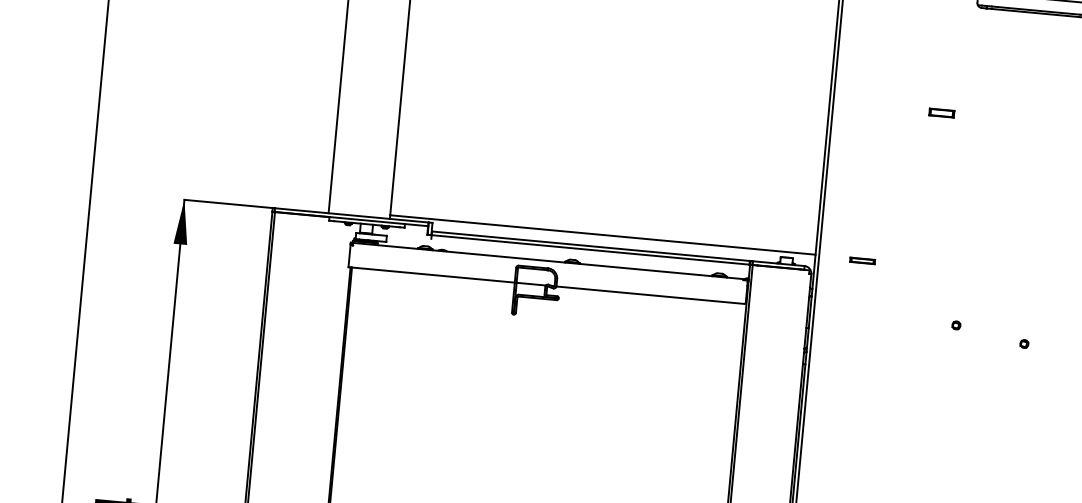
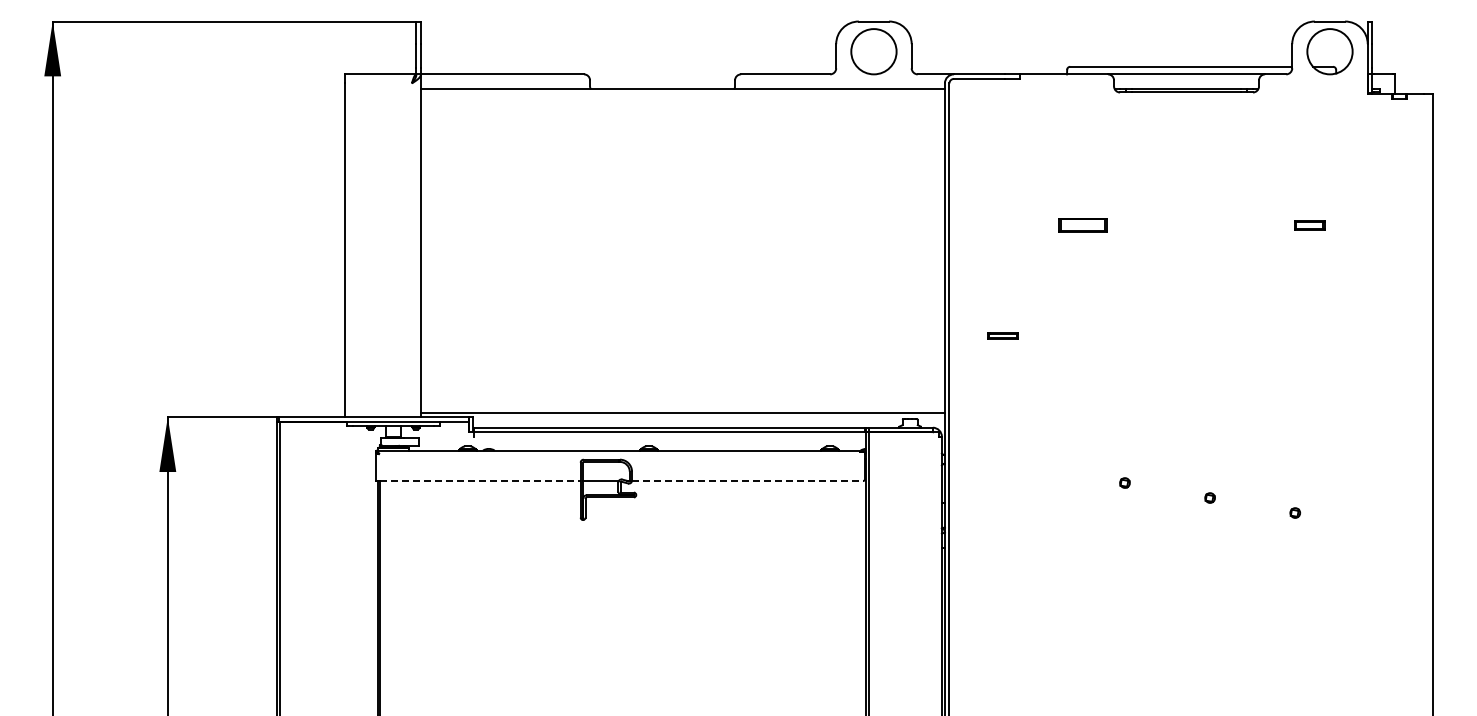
part: (941, 113) -> (1082, 225), size x1.6
part: (862, 260) -> (1002, 335), moved
line: (433, 274) -> (480, 480), solid -> dashed
line: (650, 294) -> (747, 480), solid -> dashed

